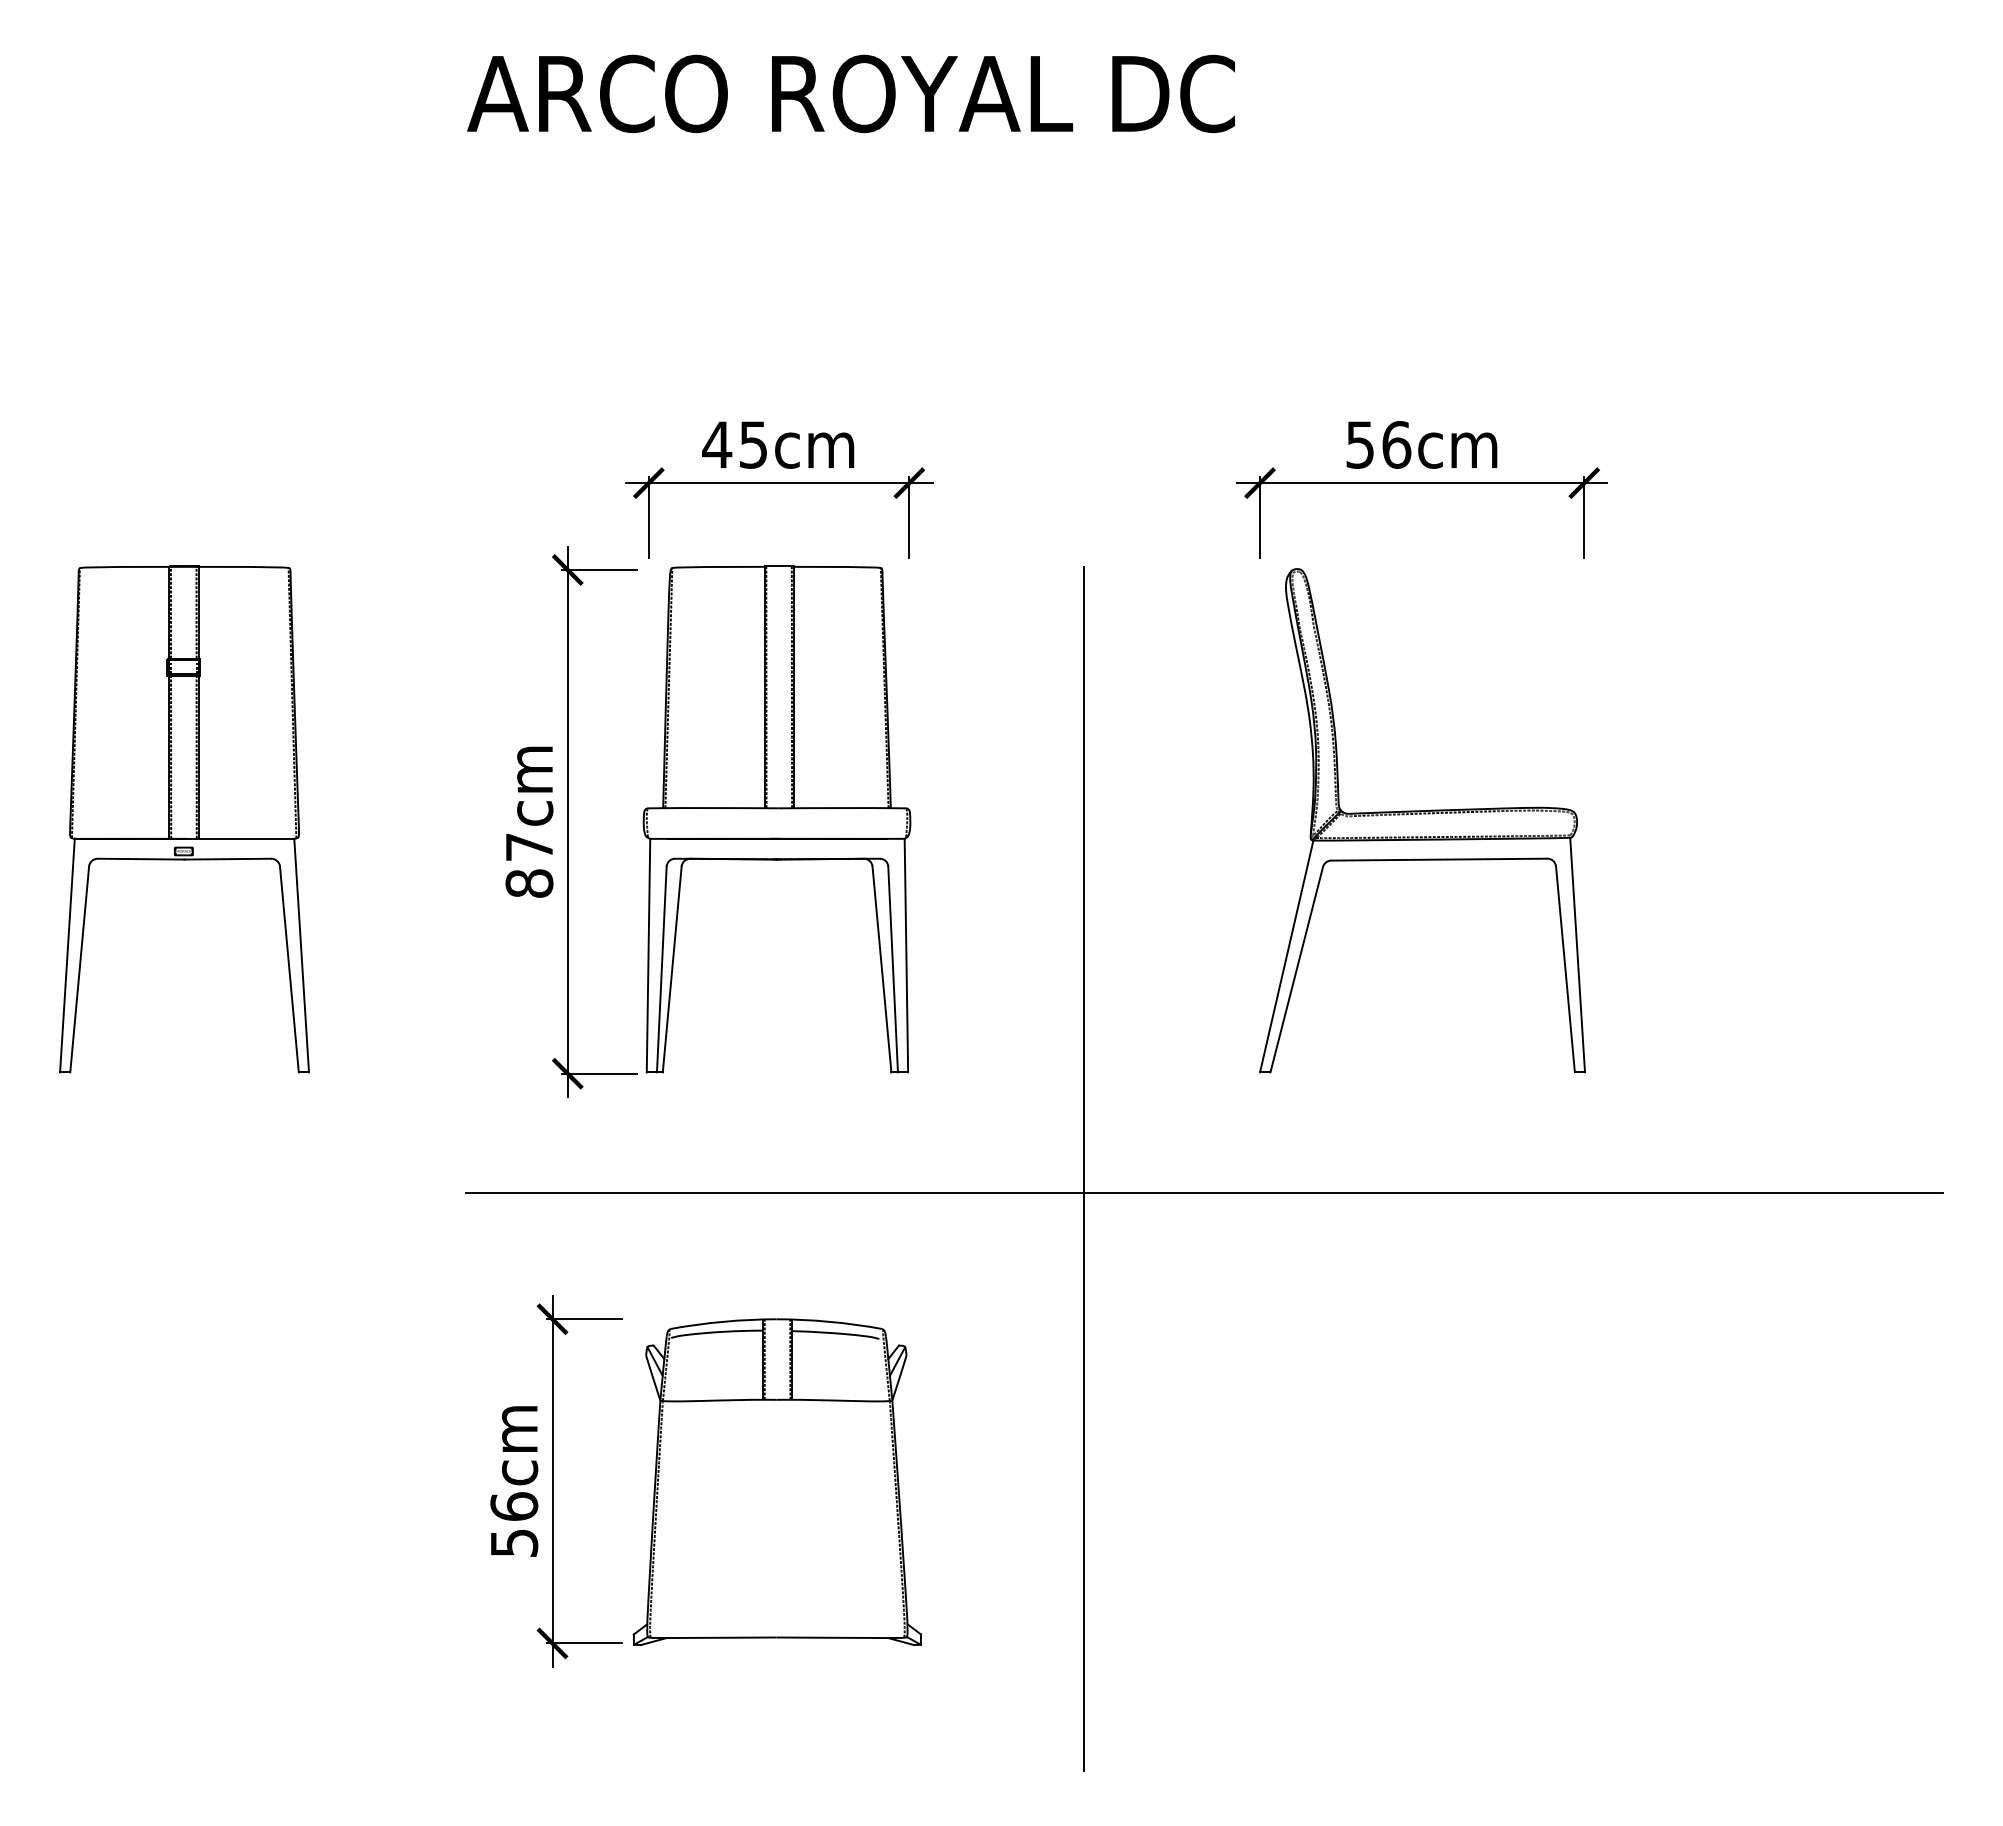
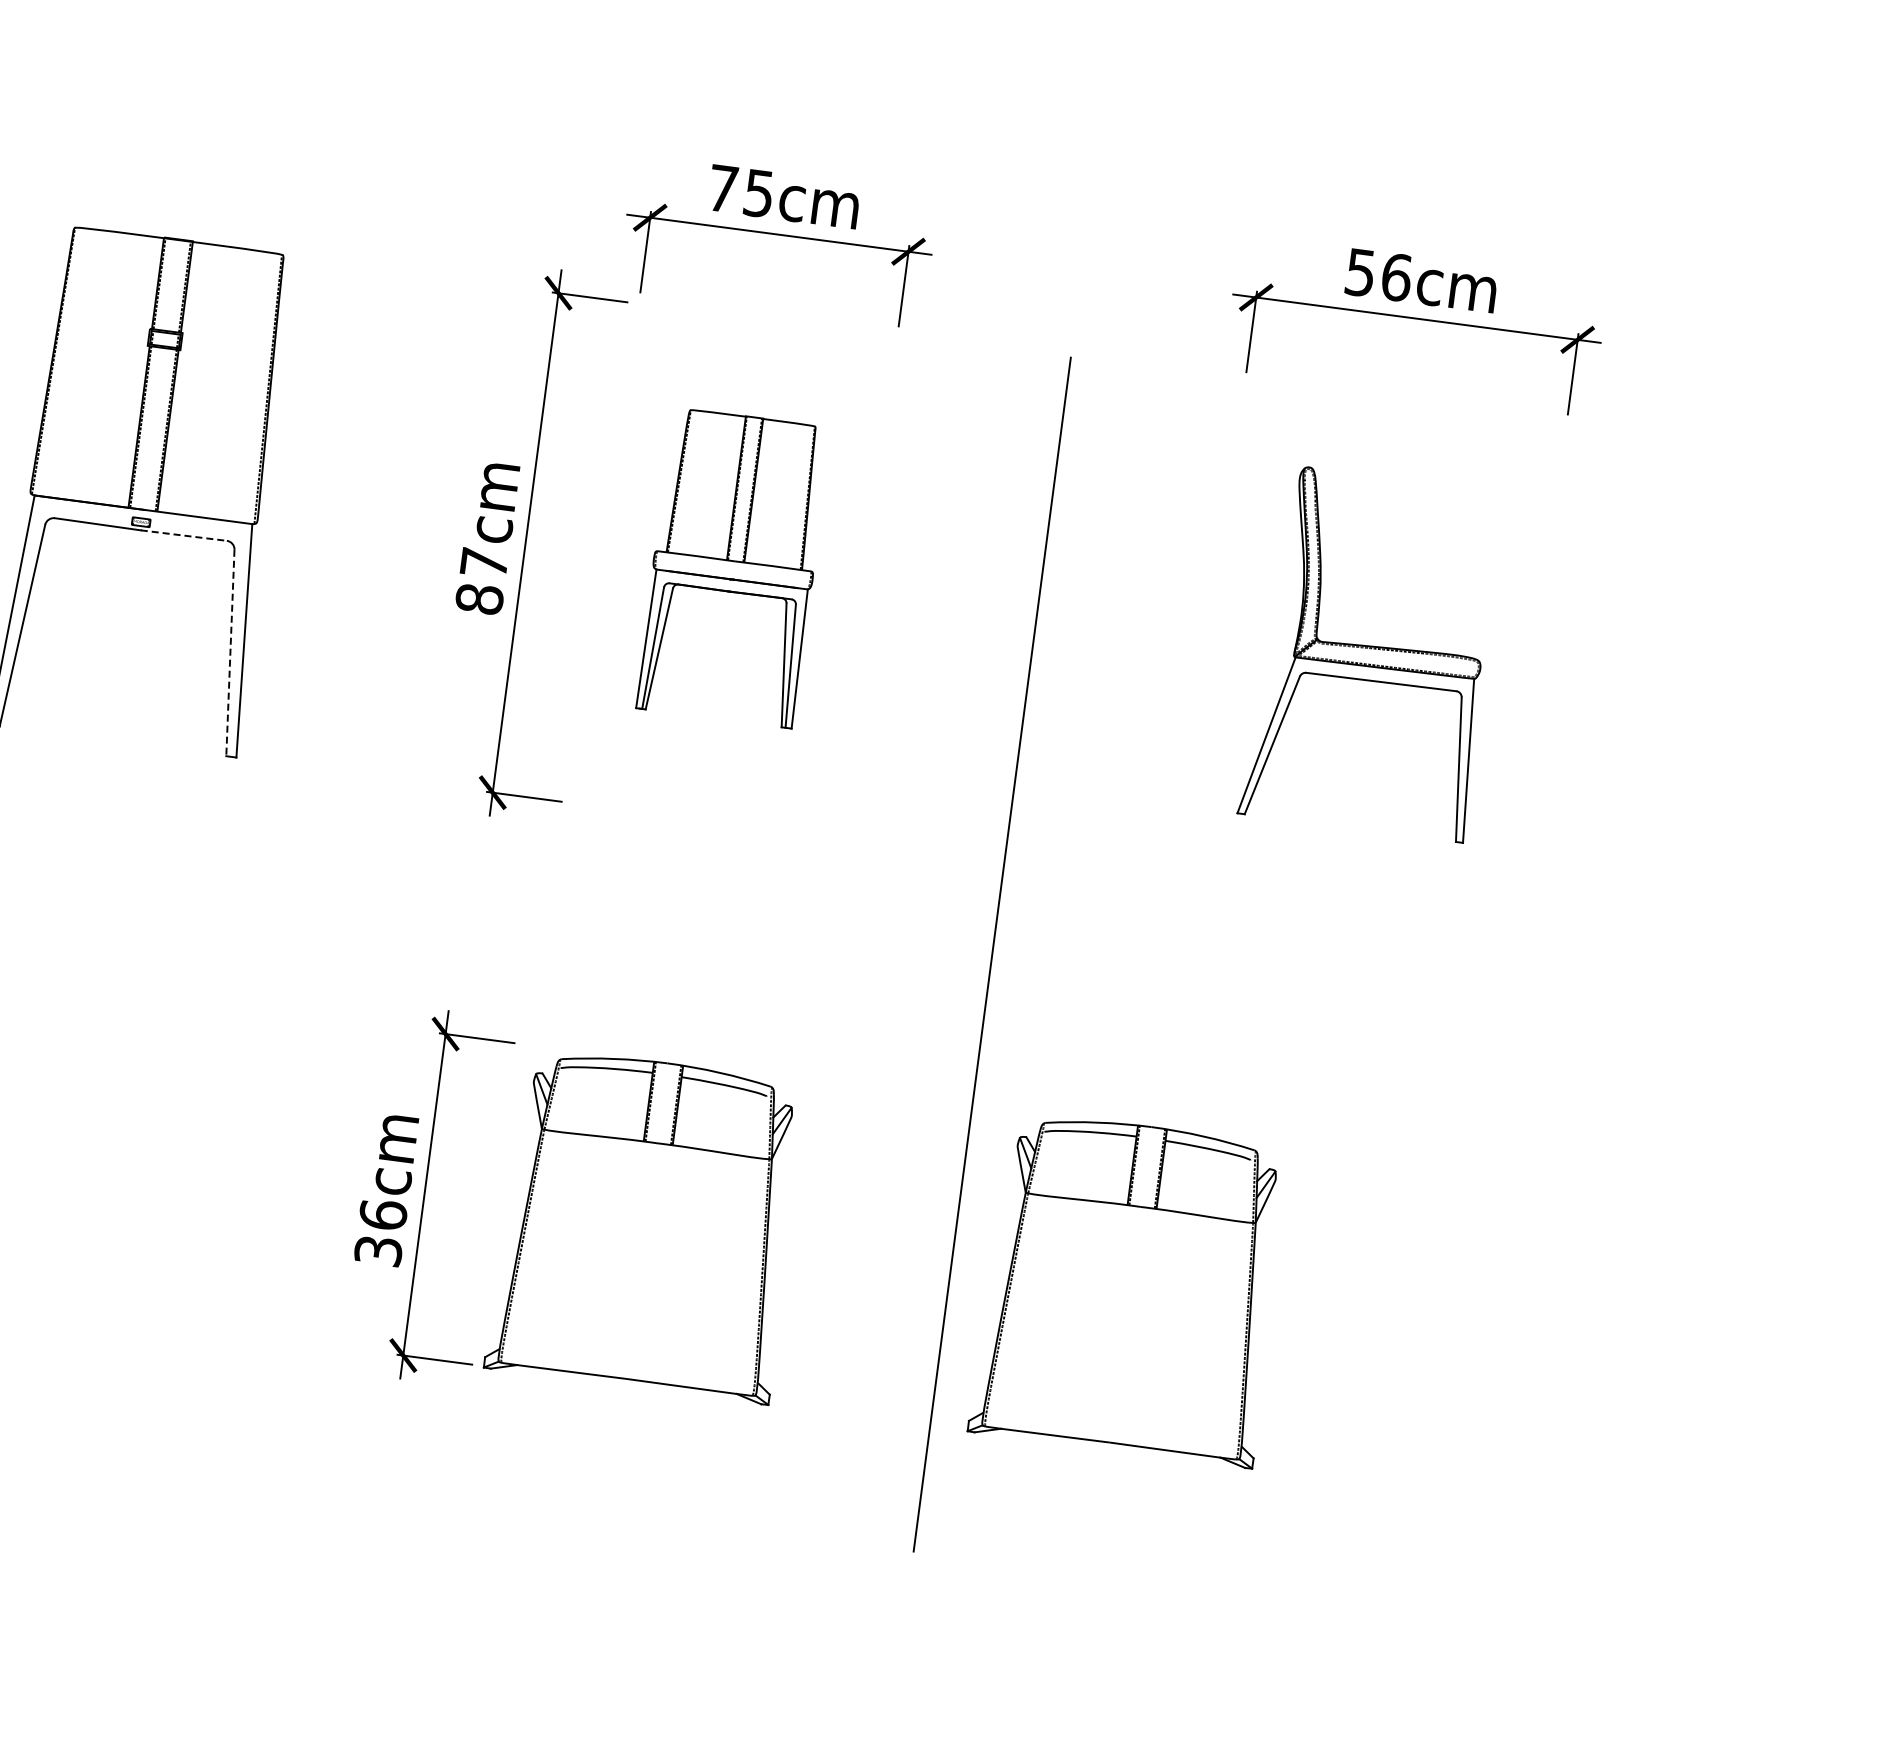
text: (717, 444) -> (723, 188), 45cm -> 75cm
part: (776, 819) -> (732, 567), size x0.6
part: (1422, 820) -> (1373, 653), size x0.7
line: (228, 859) -> (184, 536), solid -> dashed
line: (289, 969) -> (230, 653), solid -> dashed
line: (1204, 1193) -> (1108, 994), removed
part: (1265, 1481) -> (1131, 1288), added
text: (513, 1542) -> (377, 1250), 56cm -> 36cm

